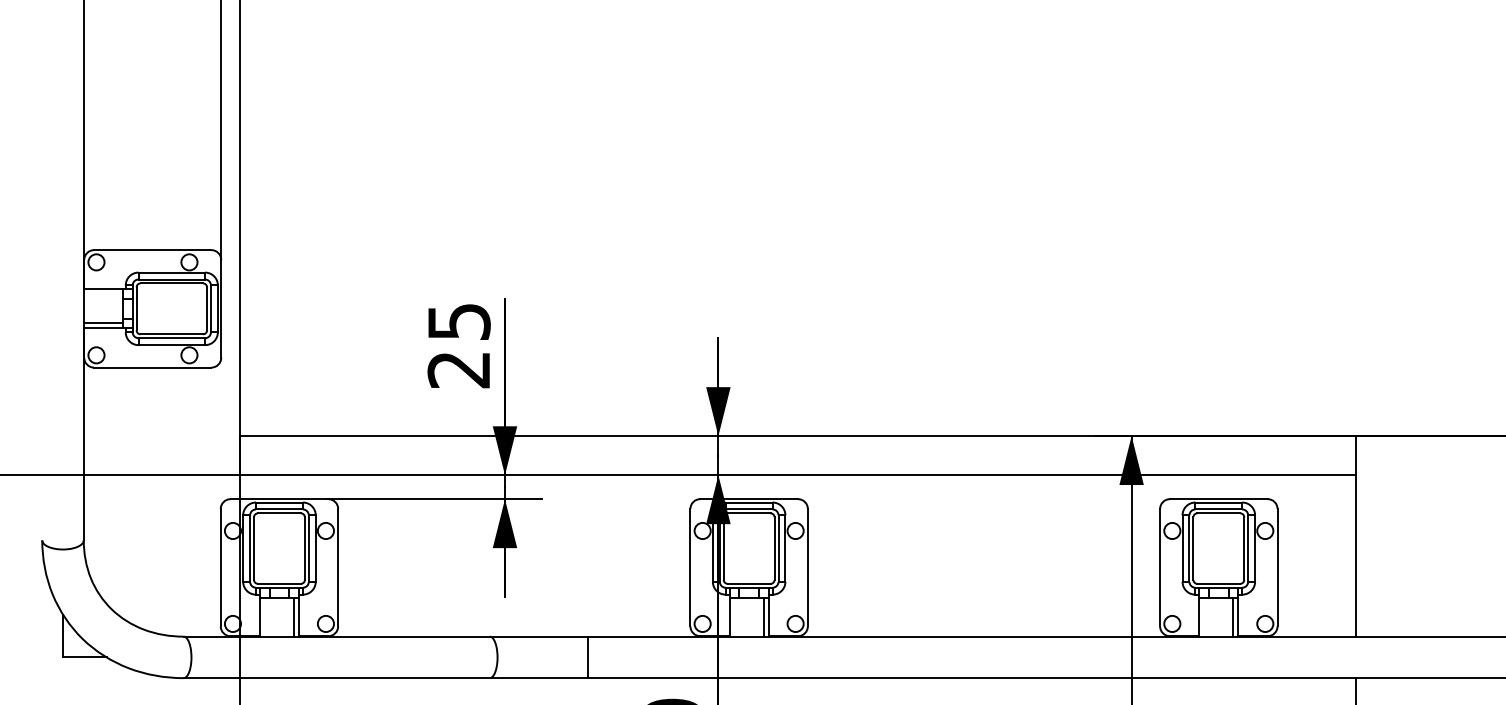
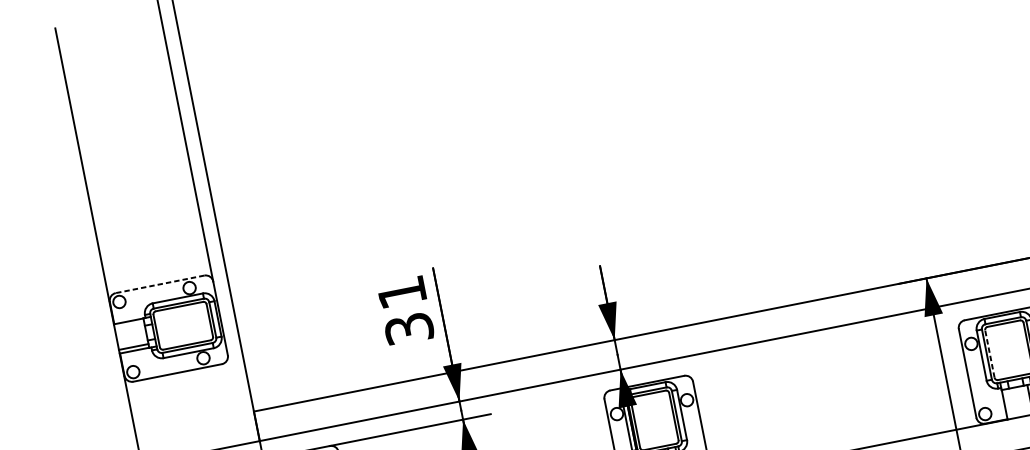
line: (152, 250) -> (159, 284), solid -> dashed
text: (458, 346) -> (405, 311), 25 -> 31
line: (1193, 548) -> (989, 353), solid -> dashed

